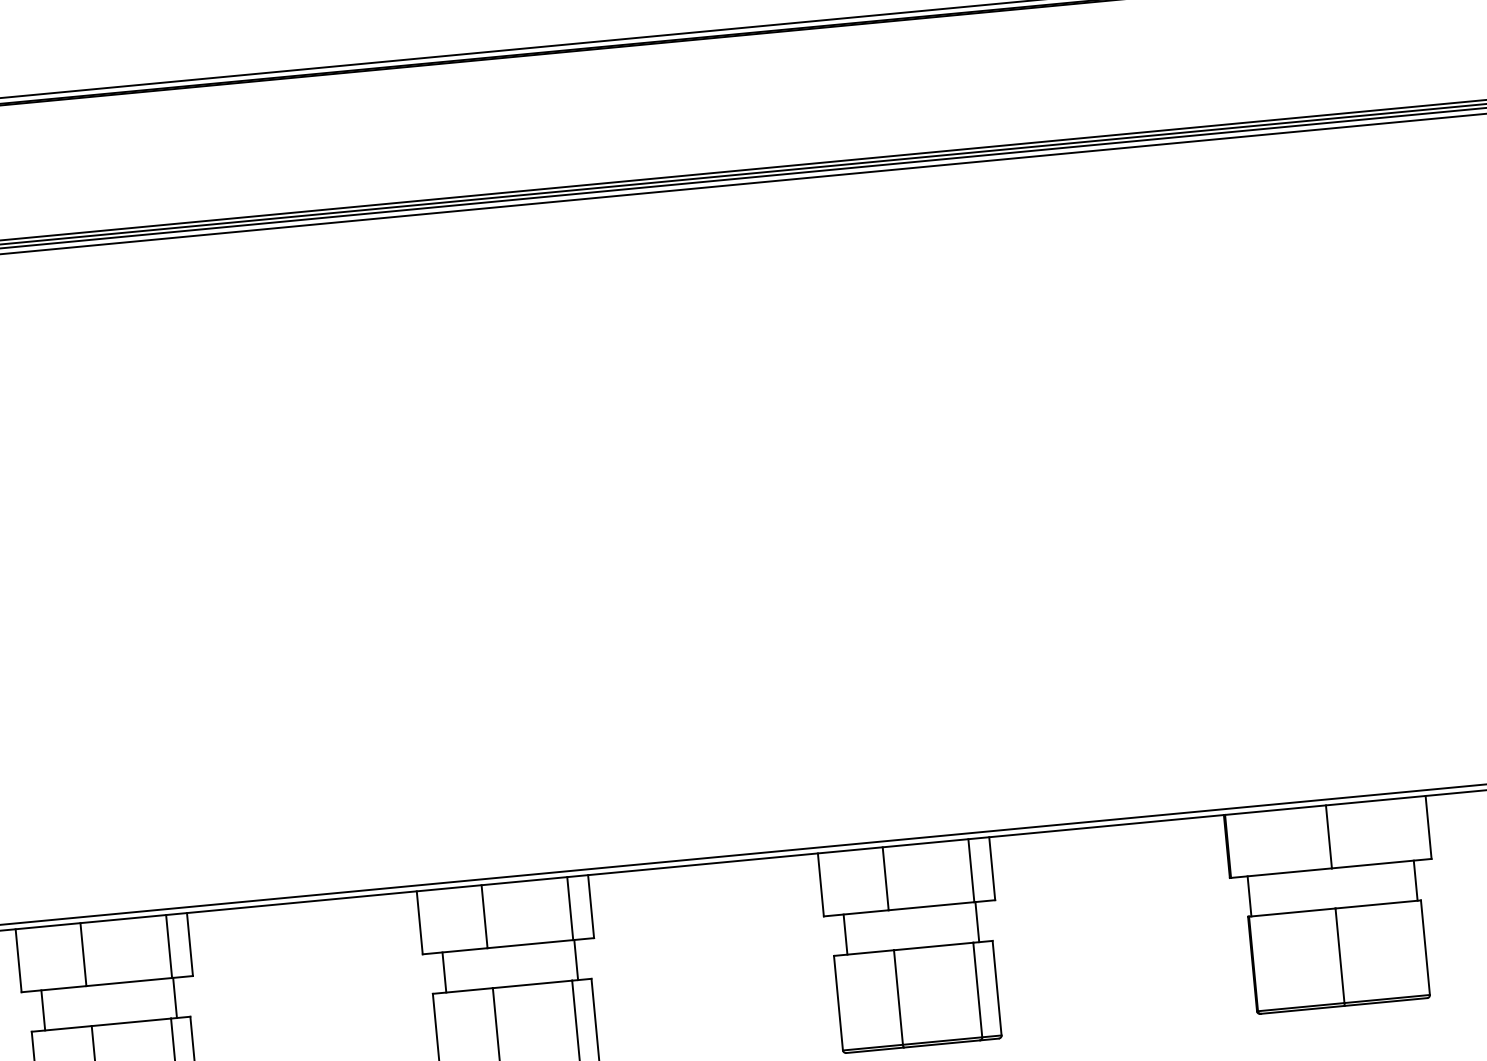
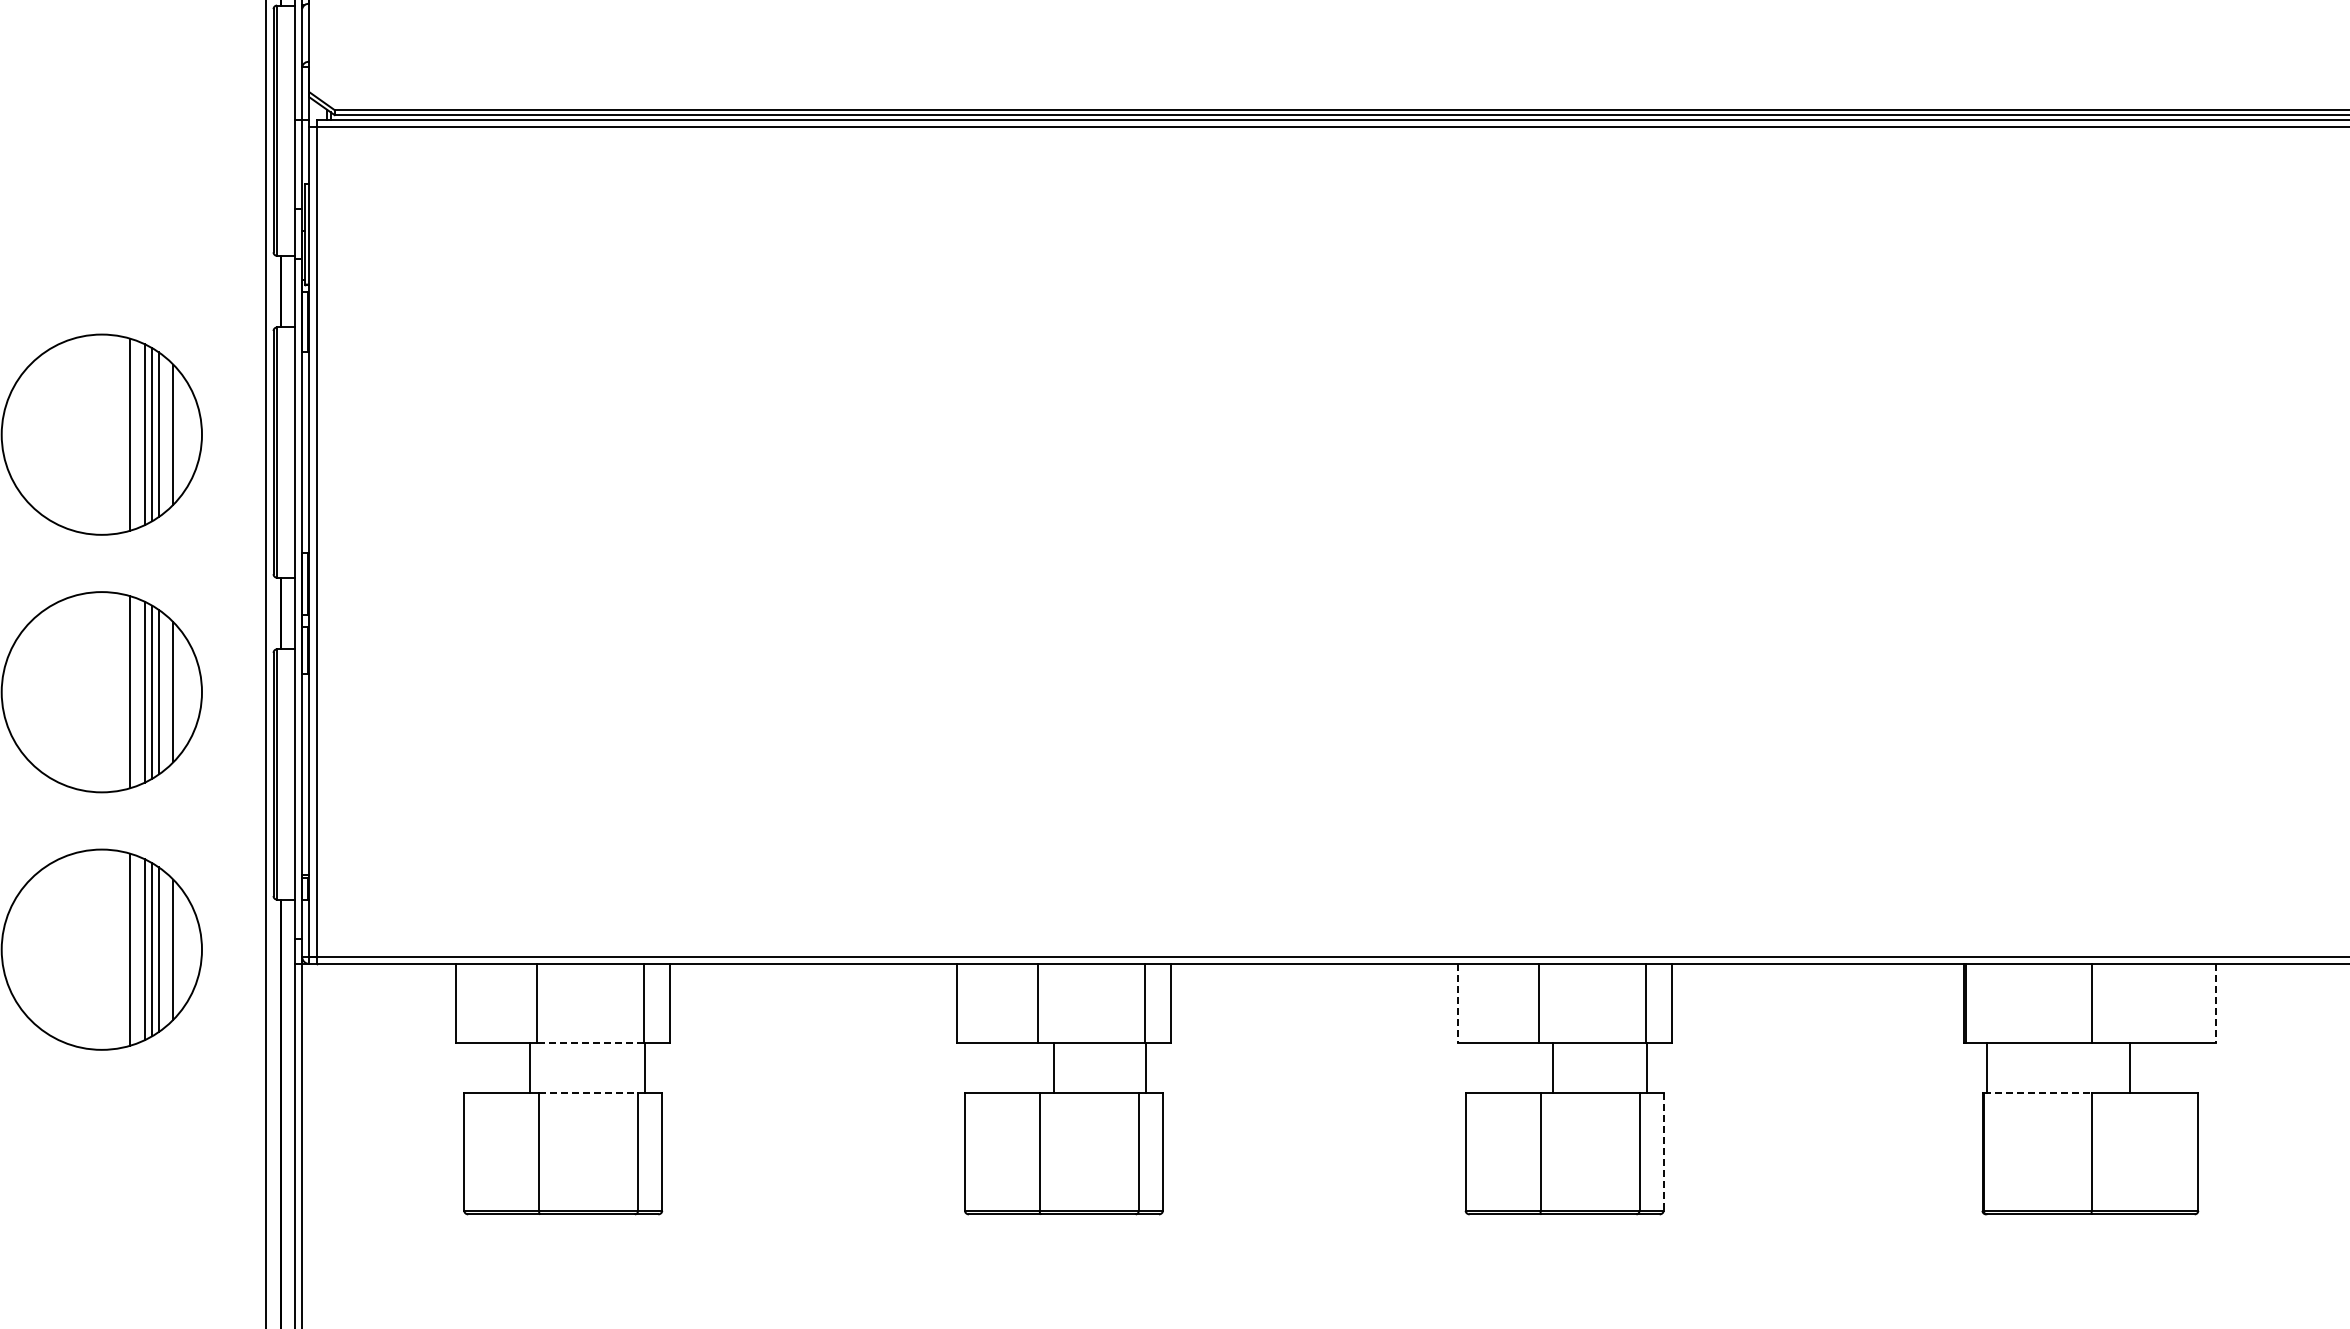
line: (1428, 827) -> (2216, 1003), solid -> dashed
line: (1416, 880) -> (2130, 1067), moved
line: (820, 884) -> (1457, 1003), solid -> dashed
line: (1292, 912) -> (2037, 1092), solid -> dashed
line: (845, 934) -> (1553, 1067), moved
line: (444, 972) -> (1053, 1067), moved
line: (129, 981) -> (590, 1042), solid -> dashed
line: (997, 988) -> (1663, 1152), solid -> dashed
line: (42, 1010) -> (529, 1067), moved
line: (132, 1022) -> (589, 1092), solid -> dashed

